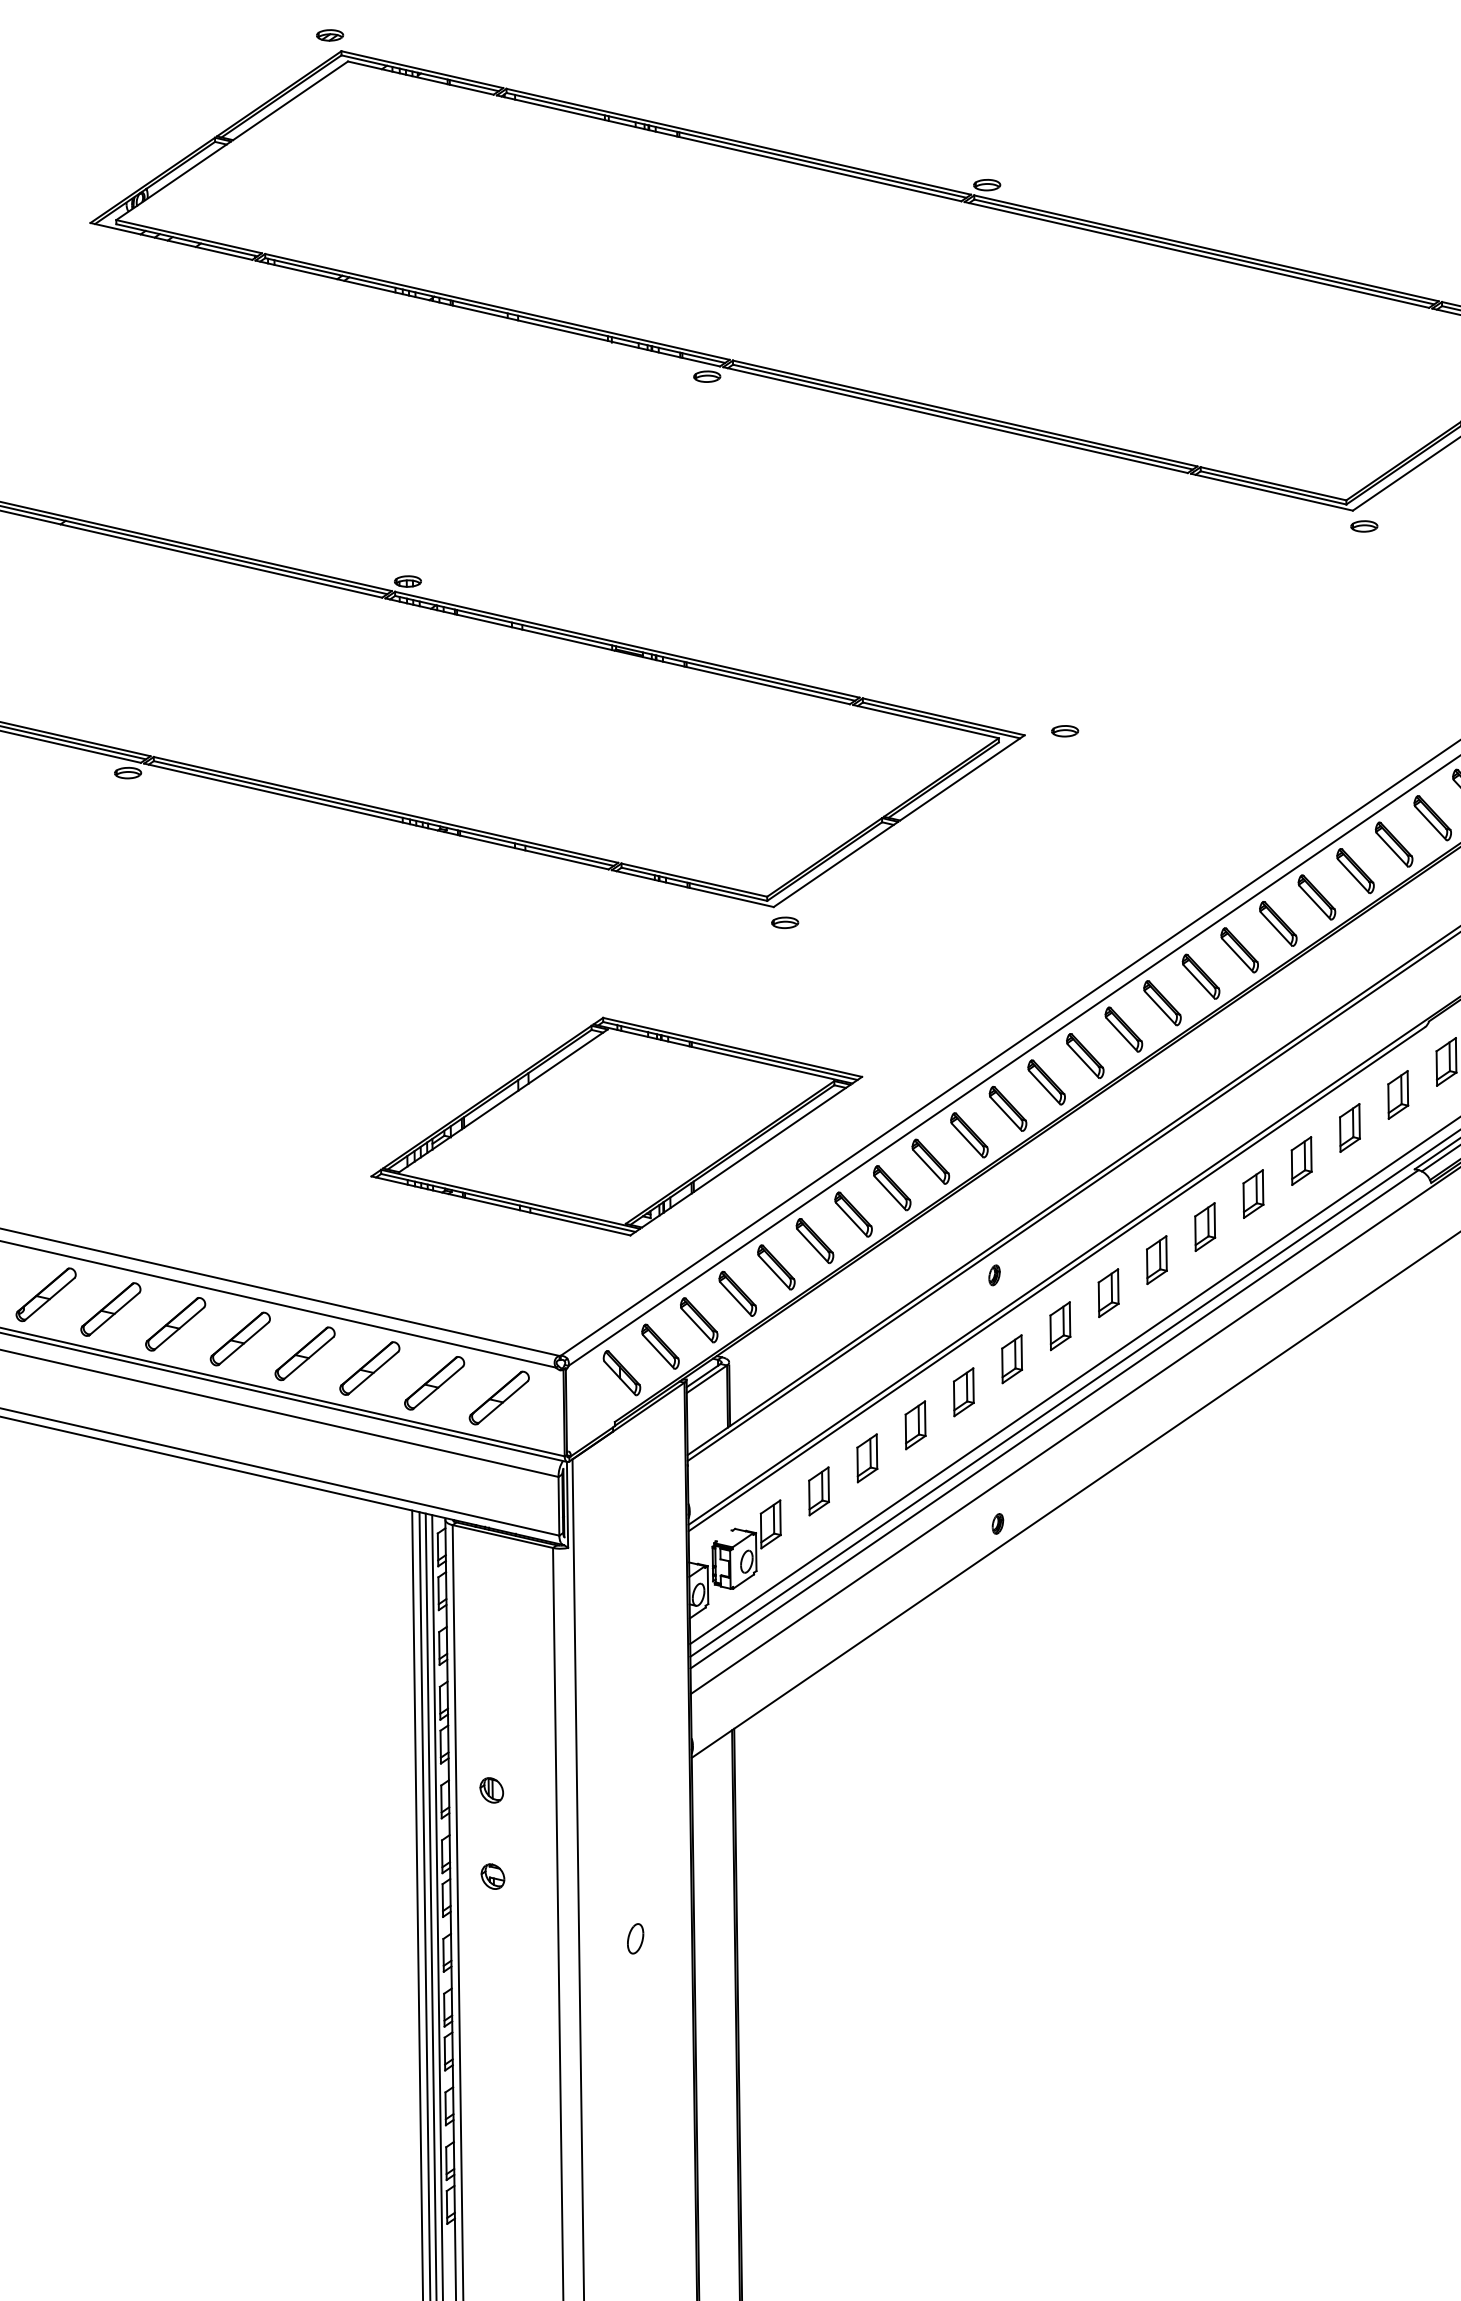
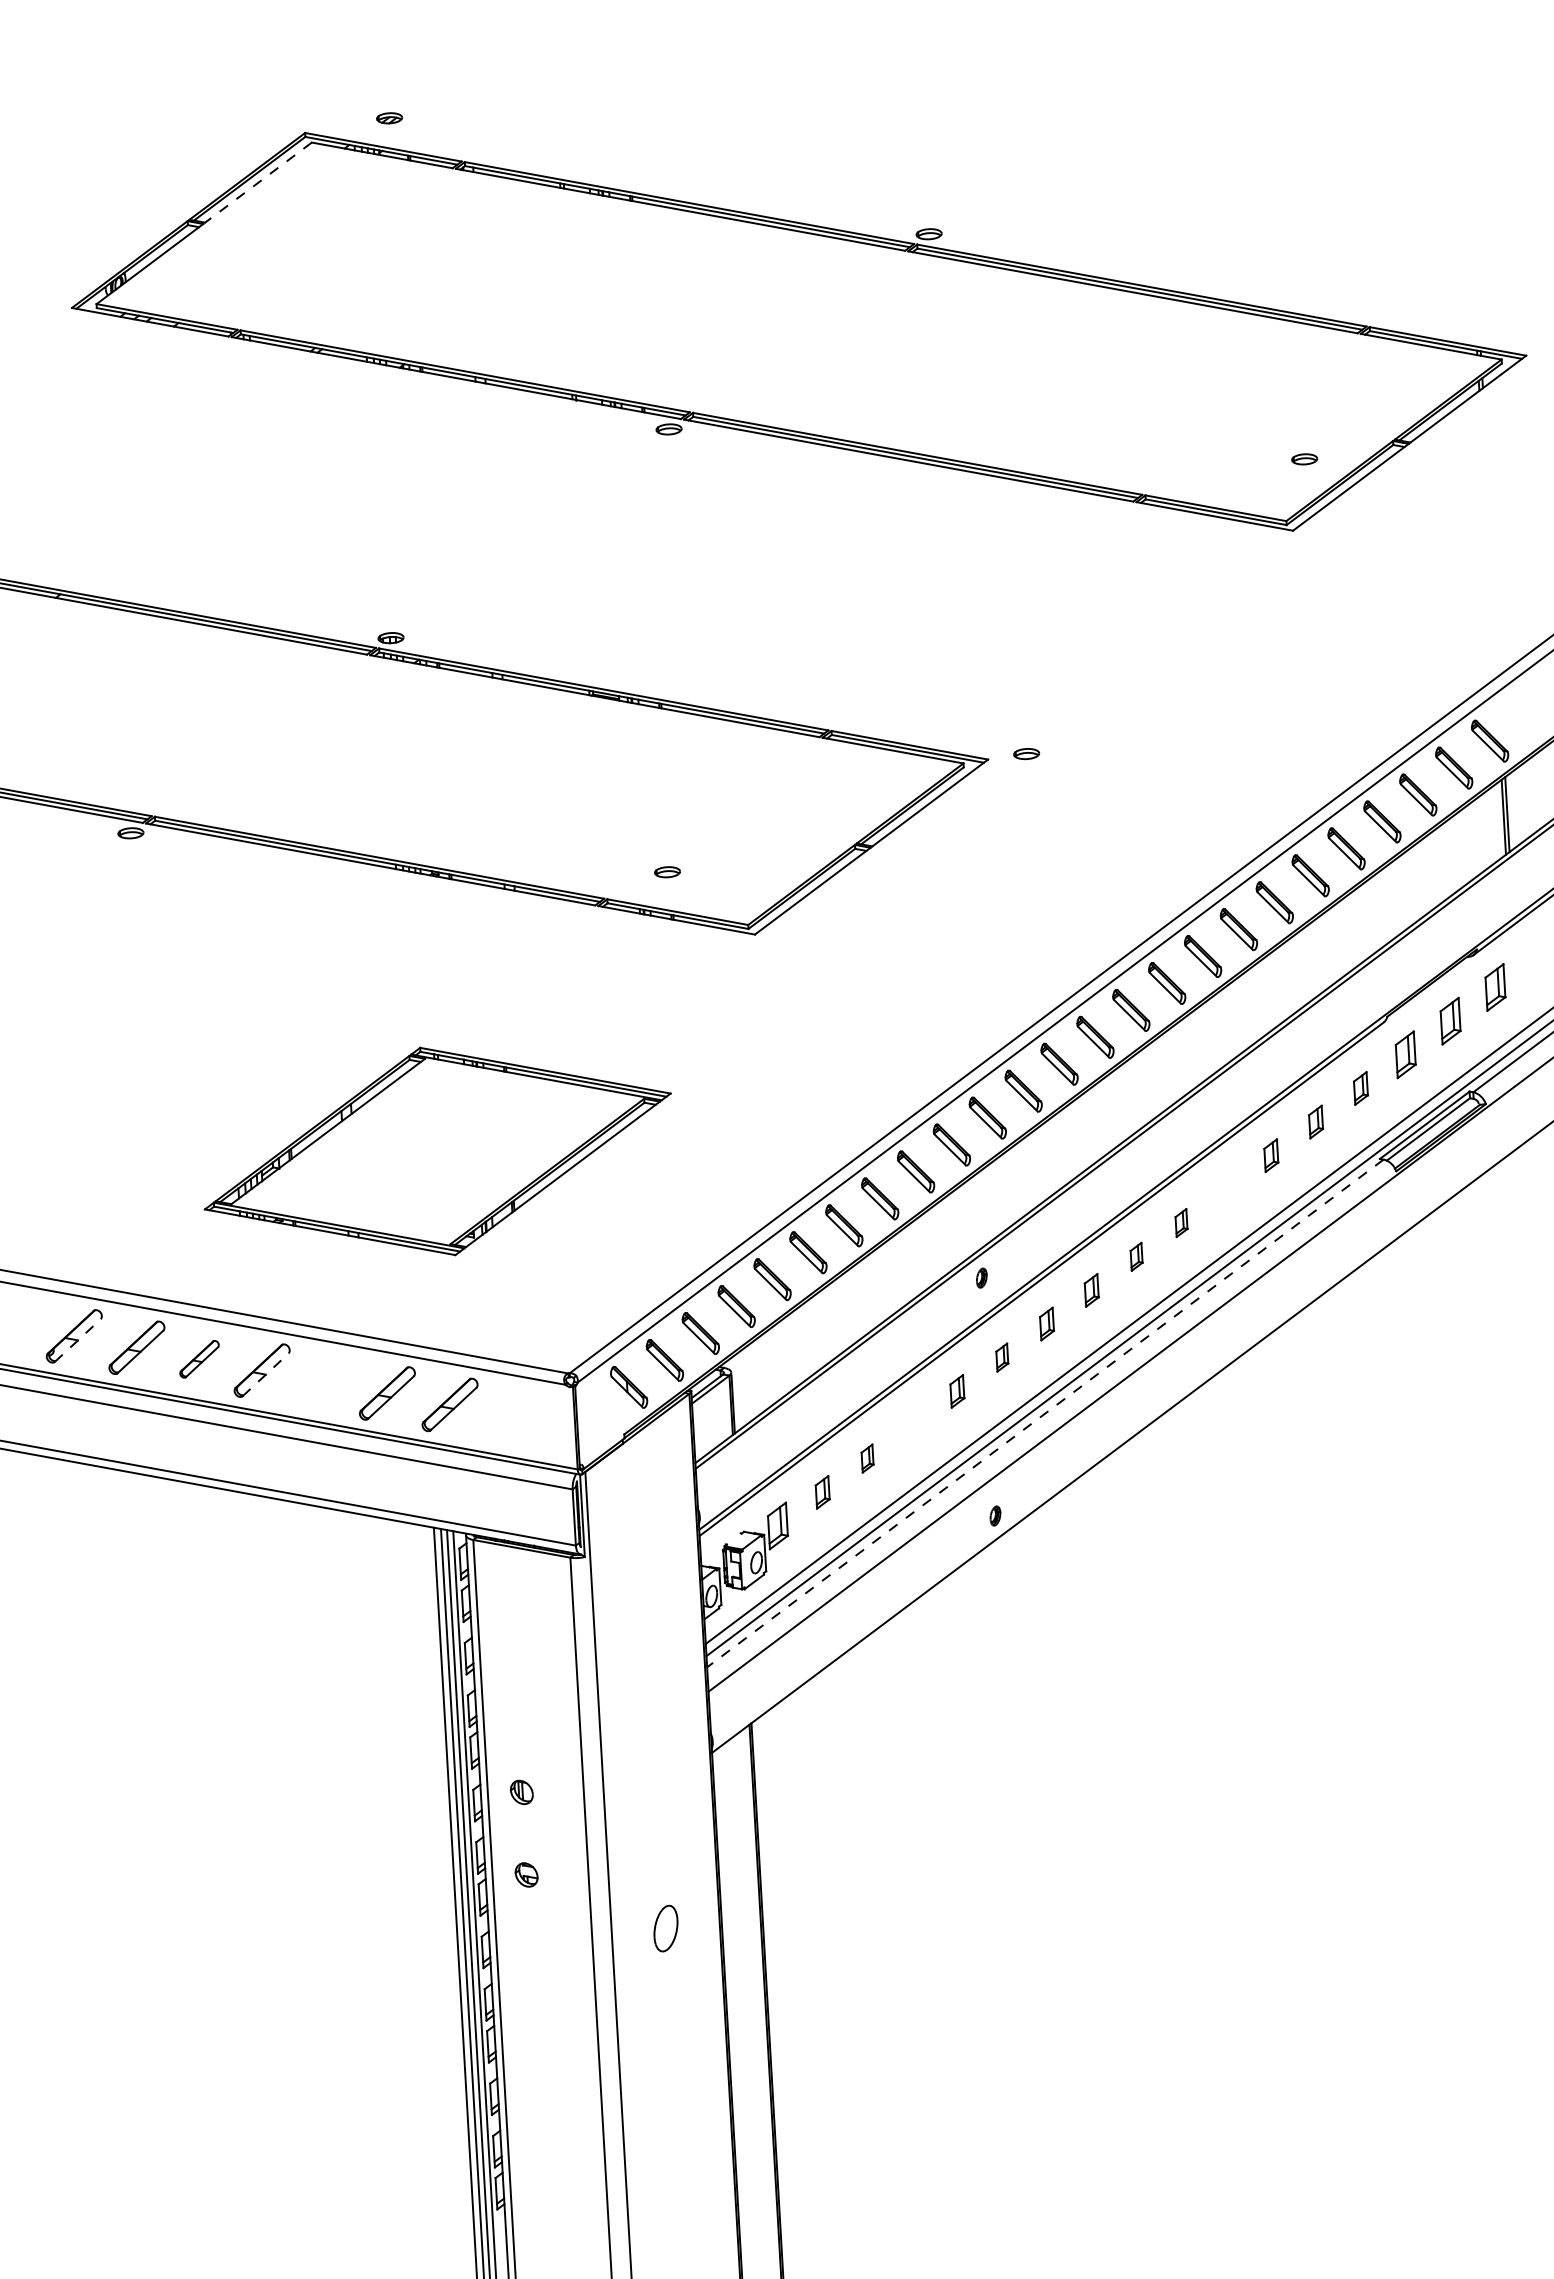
part: (329, 35) -> (389, 118), moved
line: (290, 100) -> (258, 182), solid -> dashed
part: (1364, 526) -> (1304, 459), moved
part: (785, 923) -> (667, 872), moved
part: (1397, 1094) -> (1360, 1088), size x0.7
part: (616, 1126) -> (437, 1151), moved
part: (1349, 1127) -> (1315, 1121), size x0.7
part: (1301, 1160) -> (1271, 1155), size x0.7
part: (1253, 1194) -> (1226, 1189), removed
part: (1205, 1226) -> (1181, 1222), size x0.6
part: (1156, 1259) -> (1136, 1256), size x0.6
part: (1108, 1293) -> (1091, 1290), size x0.7
line: (50, 1299) -> (78, 1340), solid -> dashed
part: (175, 1324) -> (199, 1359), size x0.7
part: (1059, 1325) -> (1046, 1323), size x0.7
line: (244, 1343) -> (266, 1374), solid -> dashed
part: (304, 1353) -> (324, 1381), removed
part: (1012, 1359) -> (1002, 1357), size x0.6
part: (964, 1392) -> (957, 1391), size x0.7
part: (499, 1398) -> (512, 1416), removed
line: (1054, 1419) -> (1045, 1413), solid -> dashed
part: (915, 1424) -> (912, 1424), removed
part: (867, 1458) -> (867, 1458), size x0.6
part: (818, 1491) -> (822, 1492), size x0.7
part: (635, 1938) -> (665, 1928), size x1.6

